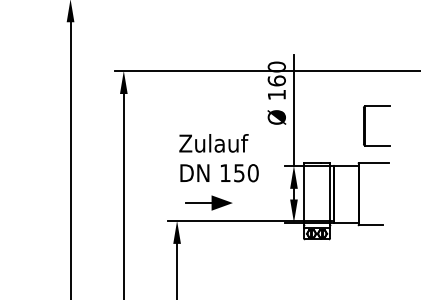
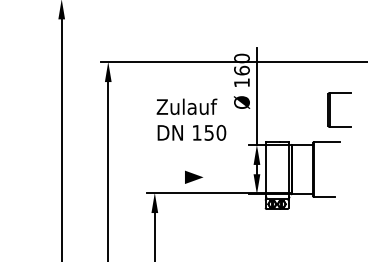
part: (365, 125) -> (329, 109), moved
text: (218, 158) -> (190, 120), moved
line: (198, 203) -> (173, 177), removed

